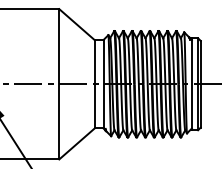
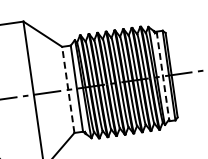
line: (94, 83) -> (68, 89), solid -> dashed
line: (191, 84) -> (162, 76), solid -> dashed

